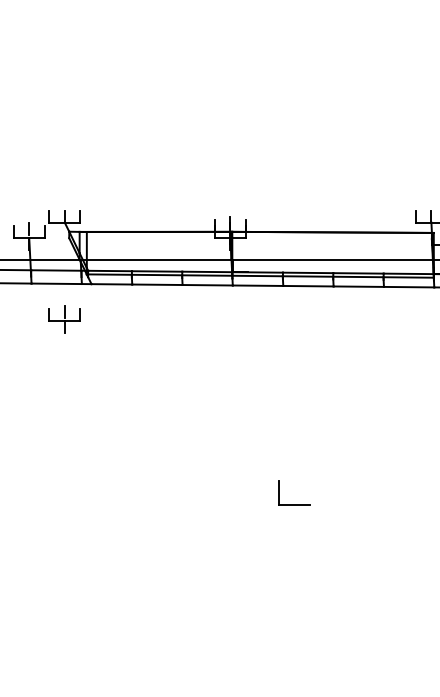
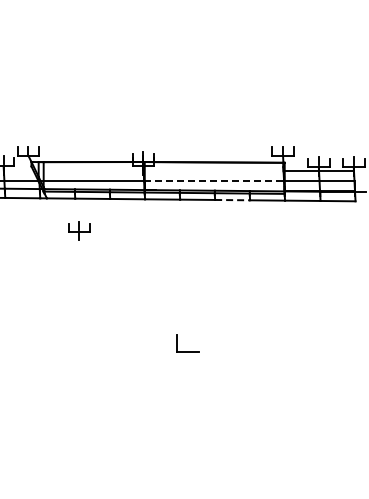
line: (332, 259) -> (214, 181), solid -> dashed
line: (360, 287) -> (233, 200), solid -> dashed
part: (64, 318) -> (79, 230), moved

